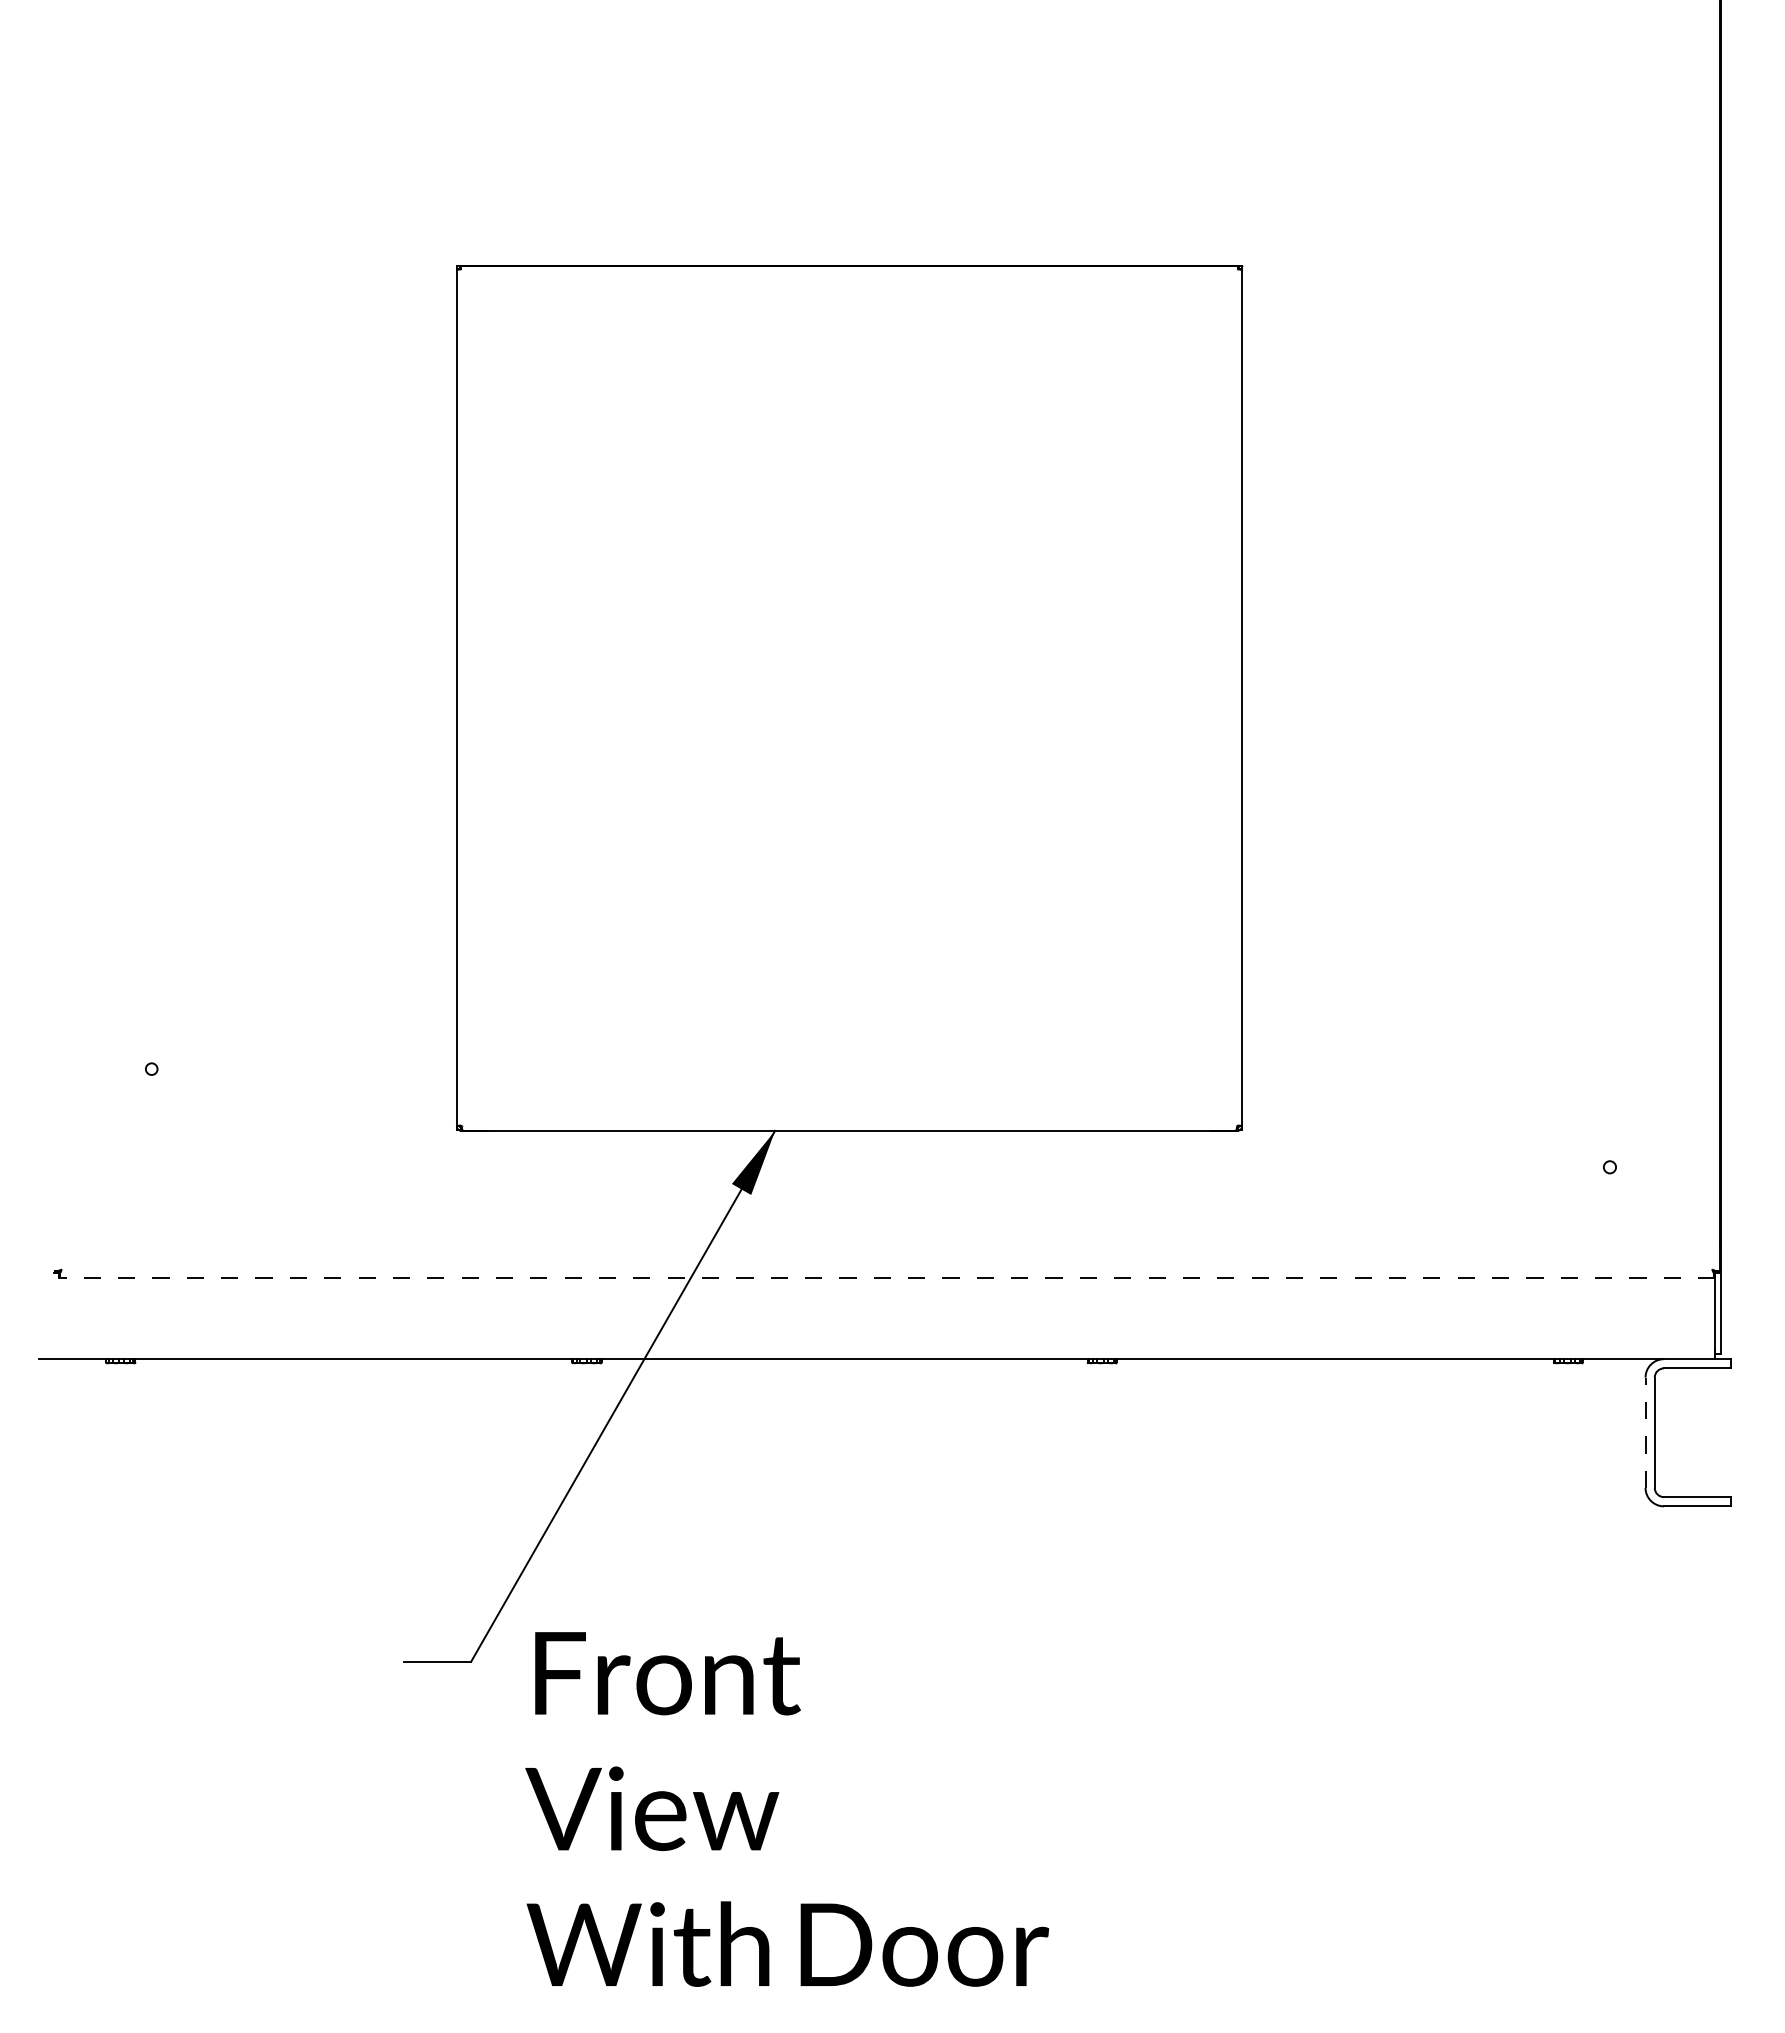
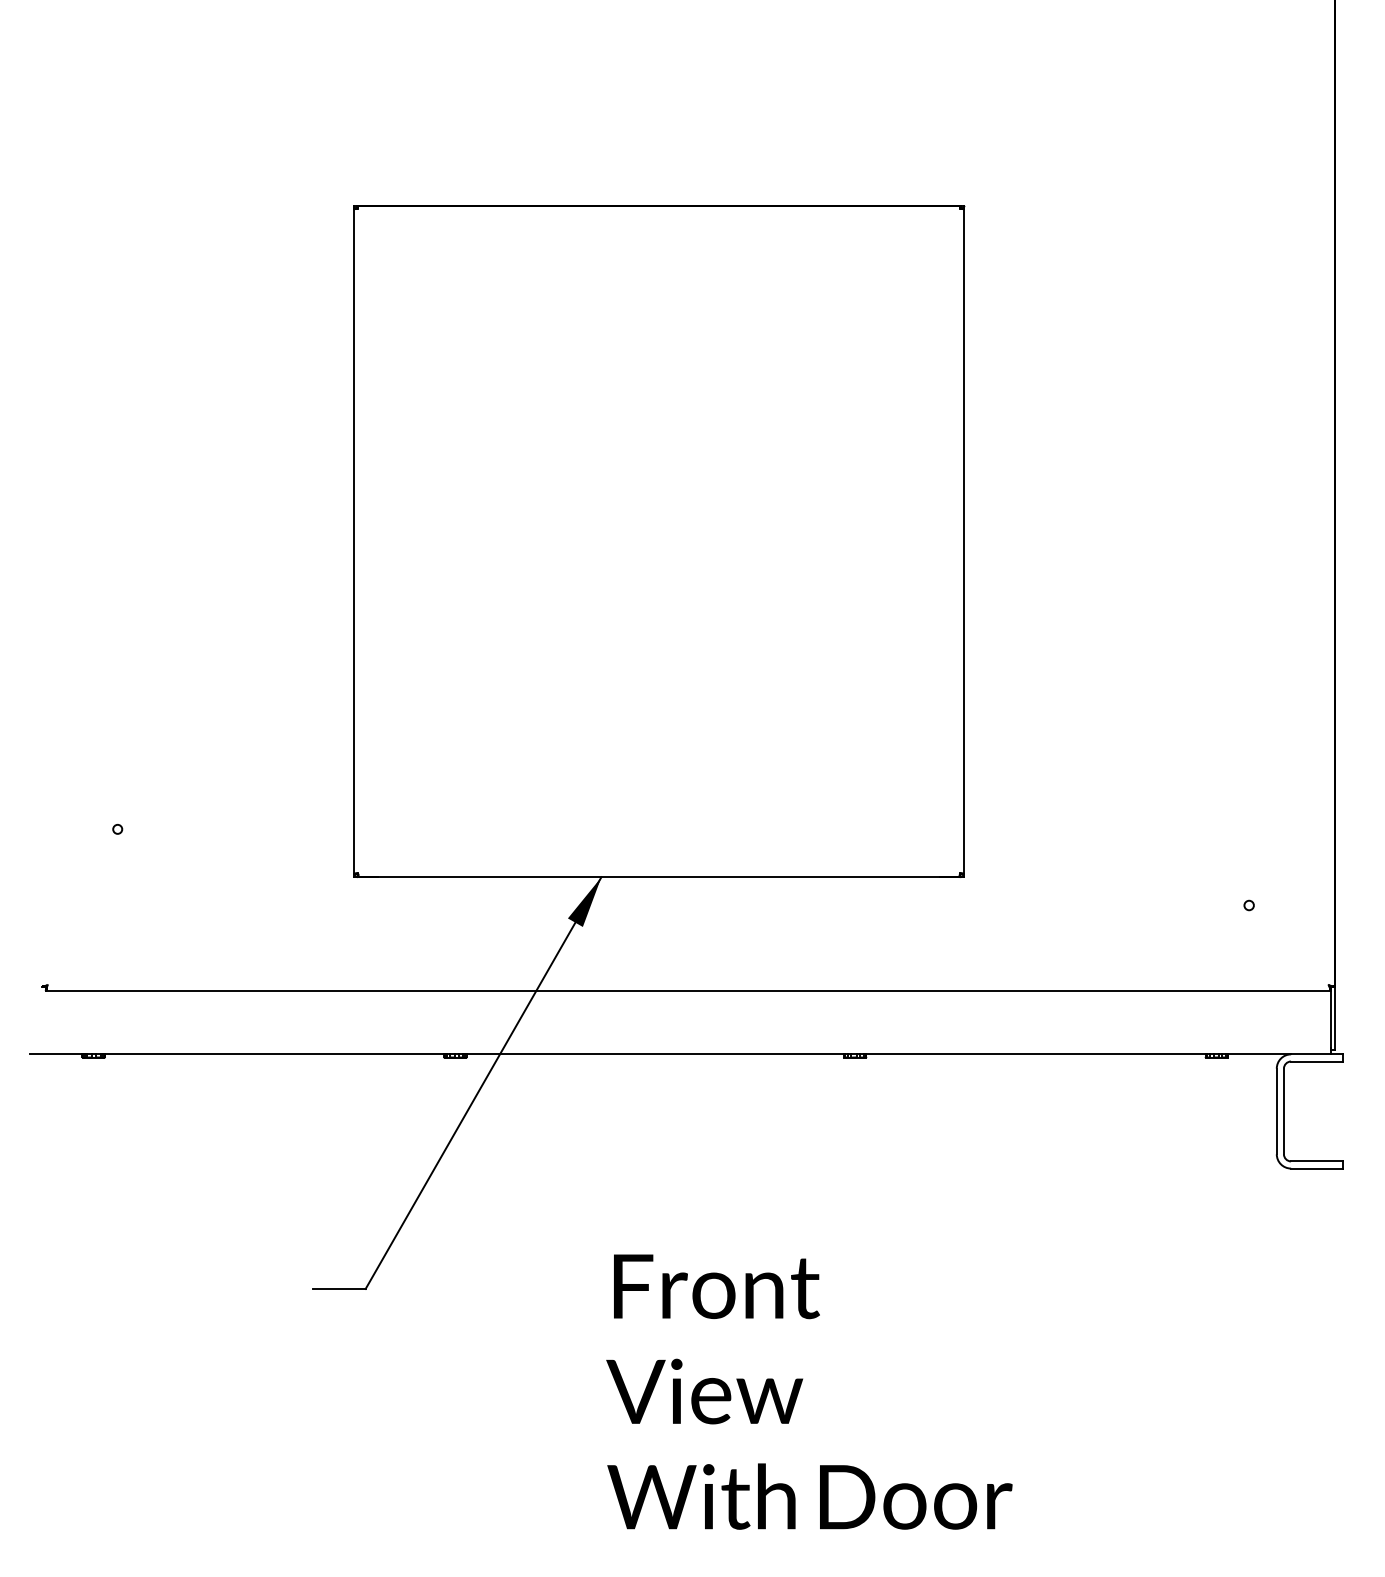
line: (886, 1277) -> (687, 991), dashed -> solid
line: (1645, 1432) -> (1276, 1111), dashed -> solid
text: (786, 1809) -> (808, 1392), moved

